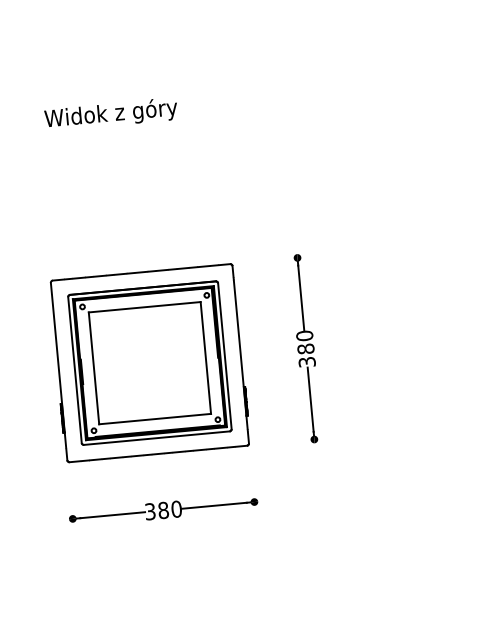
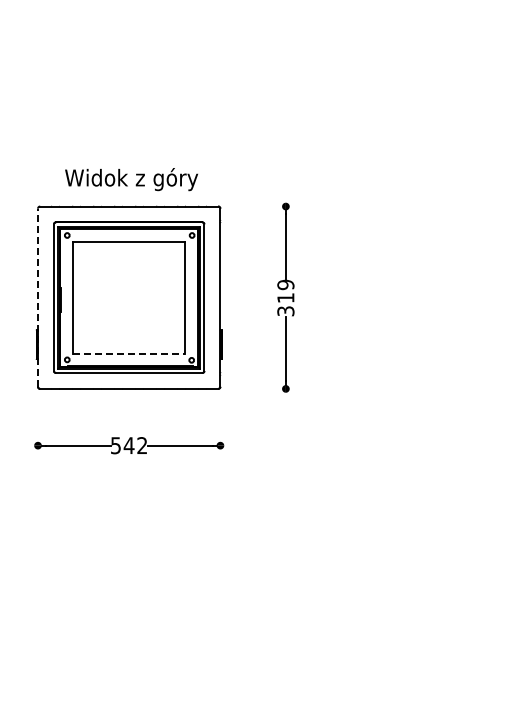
text: (111, 114) -> (131, 179), moved
text: (304, 342) -> (285, 291), 380 -> 319
line: (59, 371) -> (38, 297), solid -> dashed
line: (155, 418) -> (129, 353), solid -> dashed
text: (163, 510) -> (129, 445), 380 -> 542

